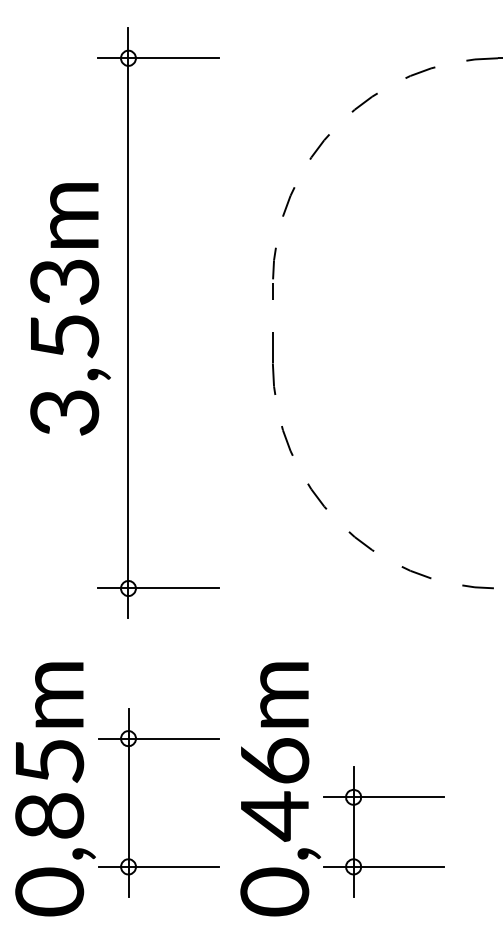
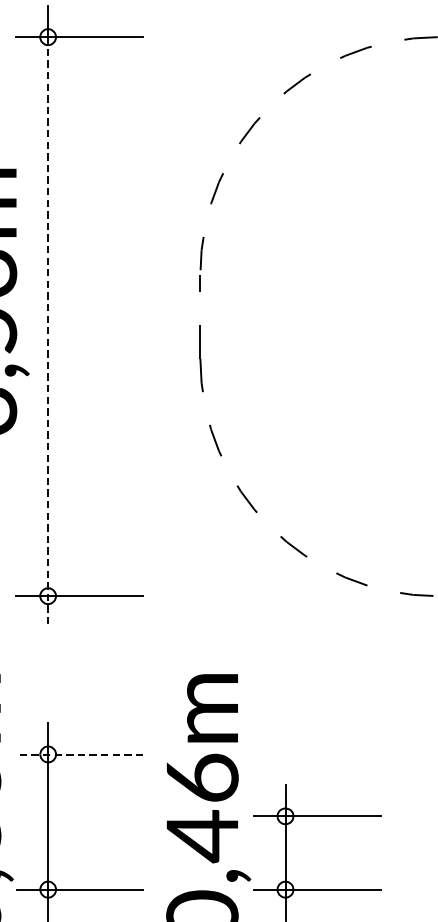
line: (128, 338) -> (48, 332), solid -> dashed
line: (158, 738) -> (79, 754), solid -> dashed

